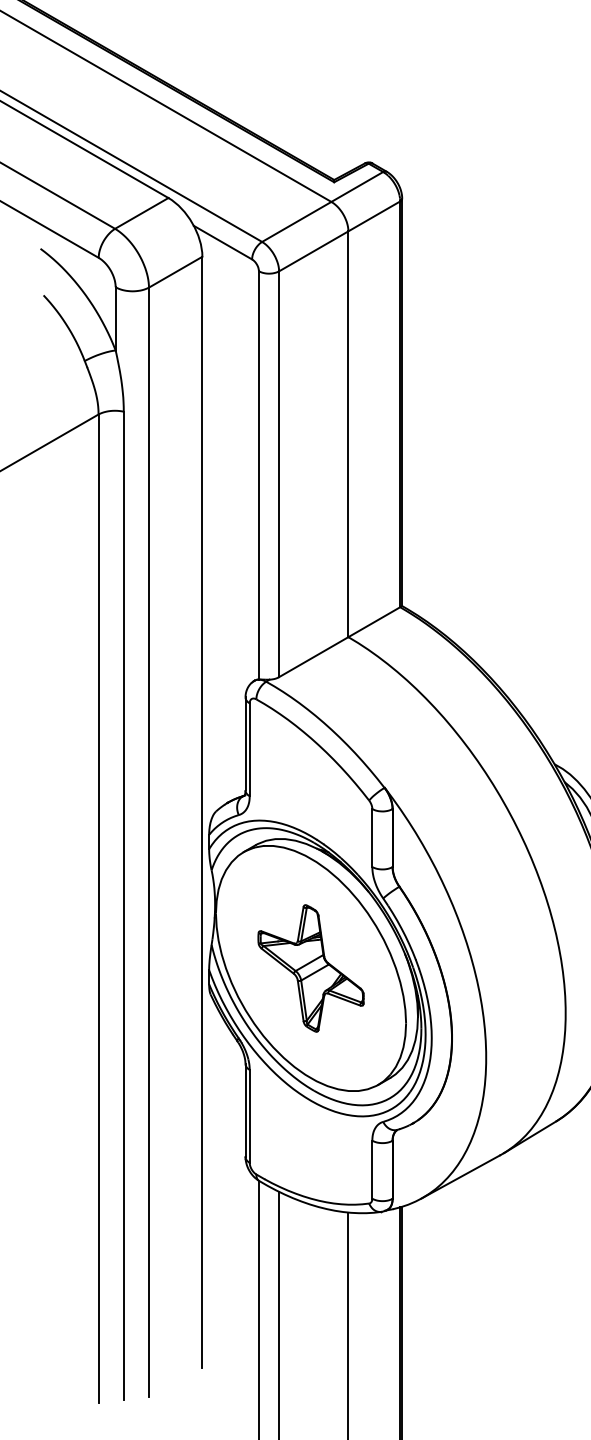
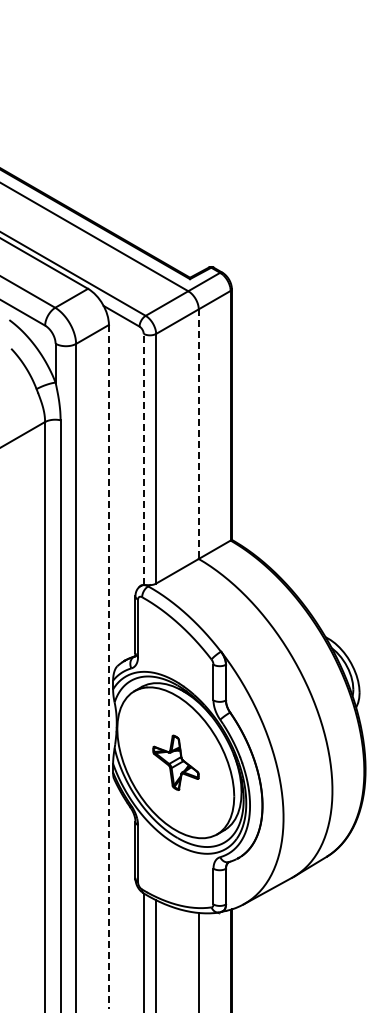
line: (347, 434) -> (198, 434), solid -> dashed
line: (258, 475) -> (143, 459), solid -> dashed
line: (201, 811) -> (108, 666), solid -> dashed
part: (310, 967) -> (175, 762), size x0.7

